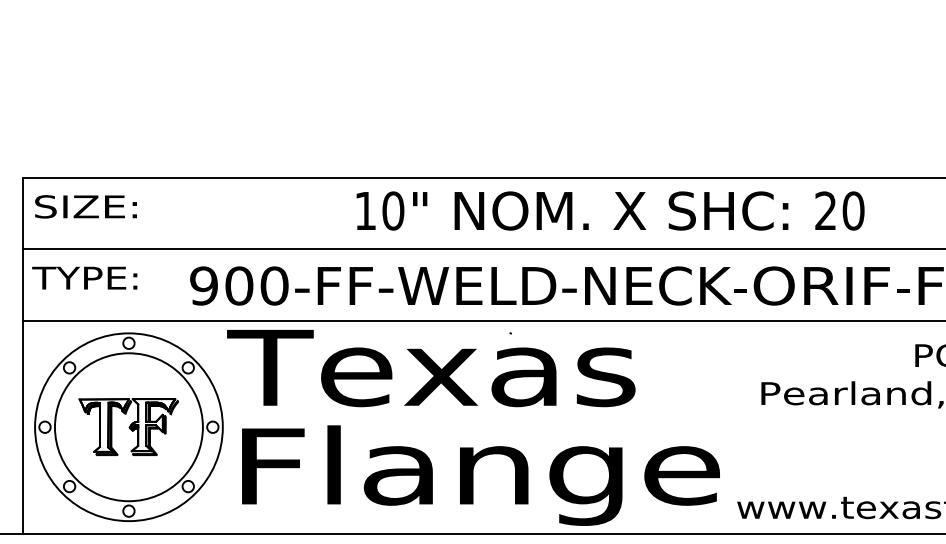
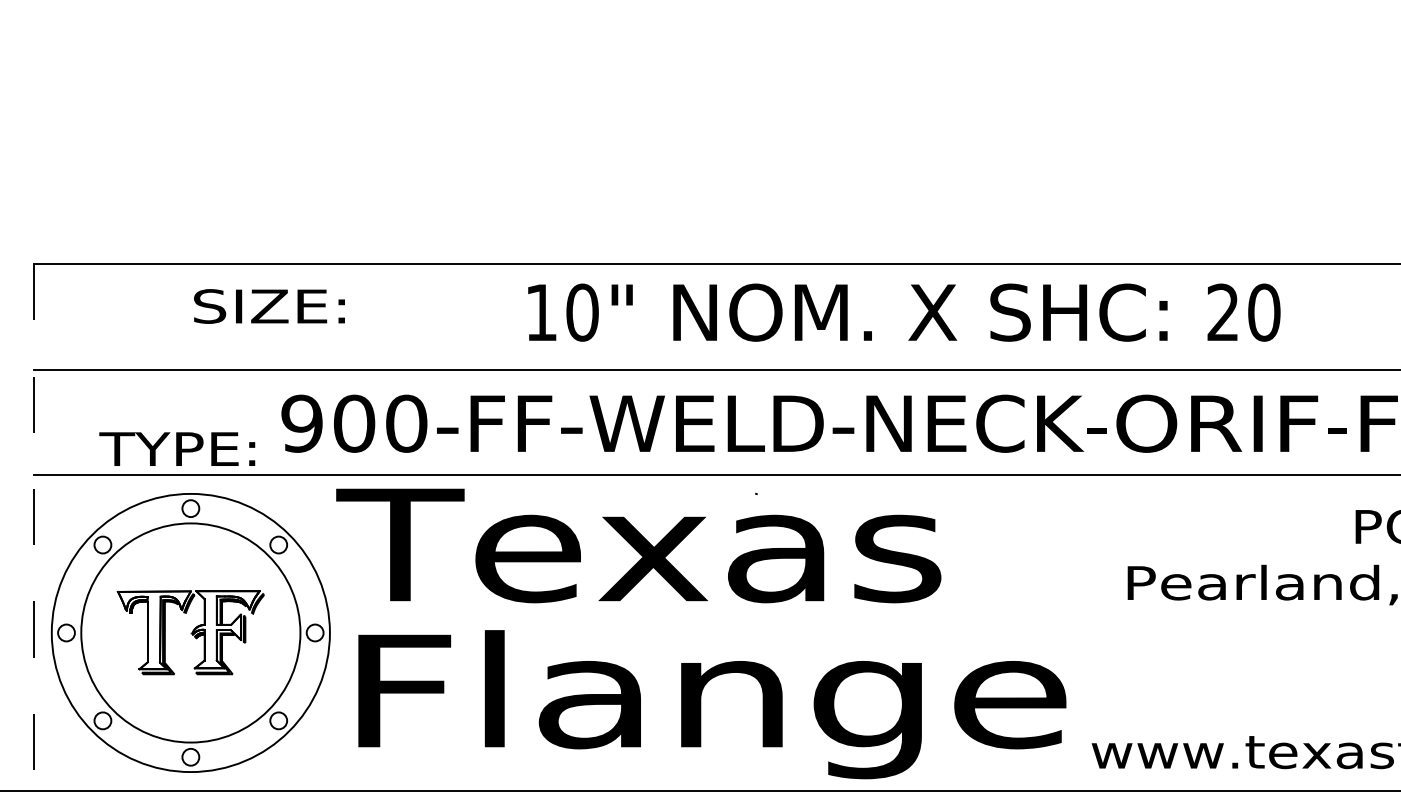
text: (85, 206) -> (268, 305), moved
text: (84, 277) -> (176, 448), moved
line: (22, 356) -> (33, 528), solid -> dashed

